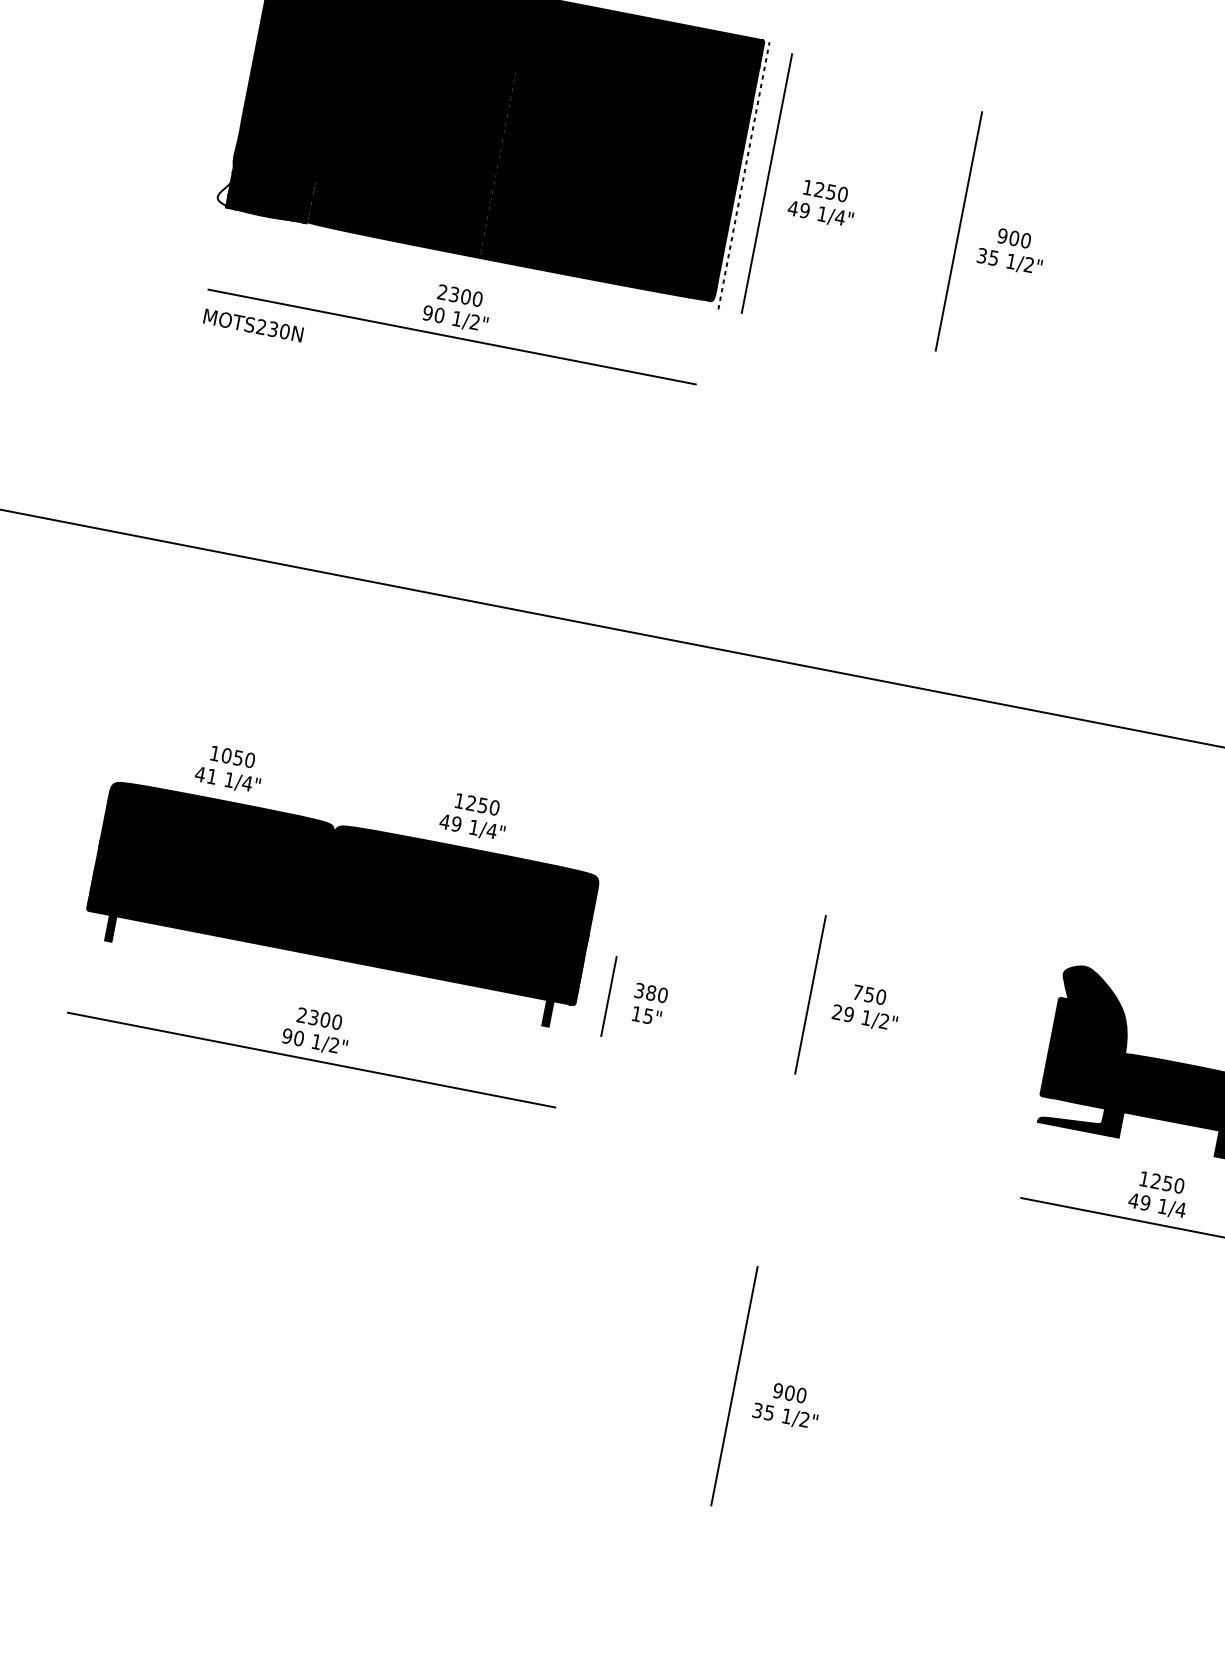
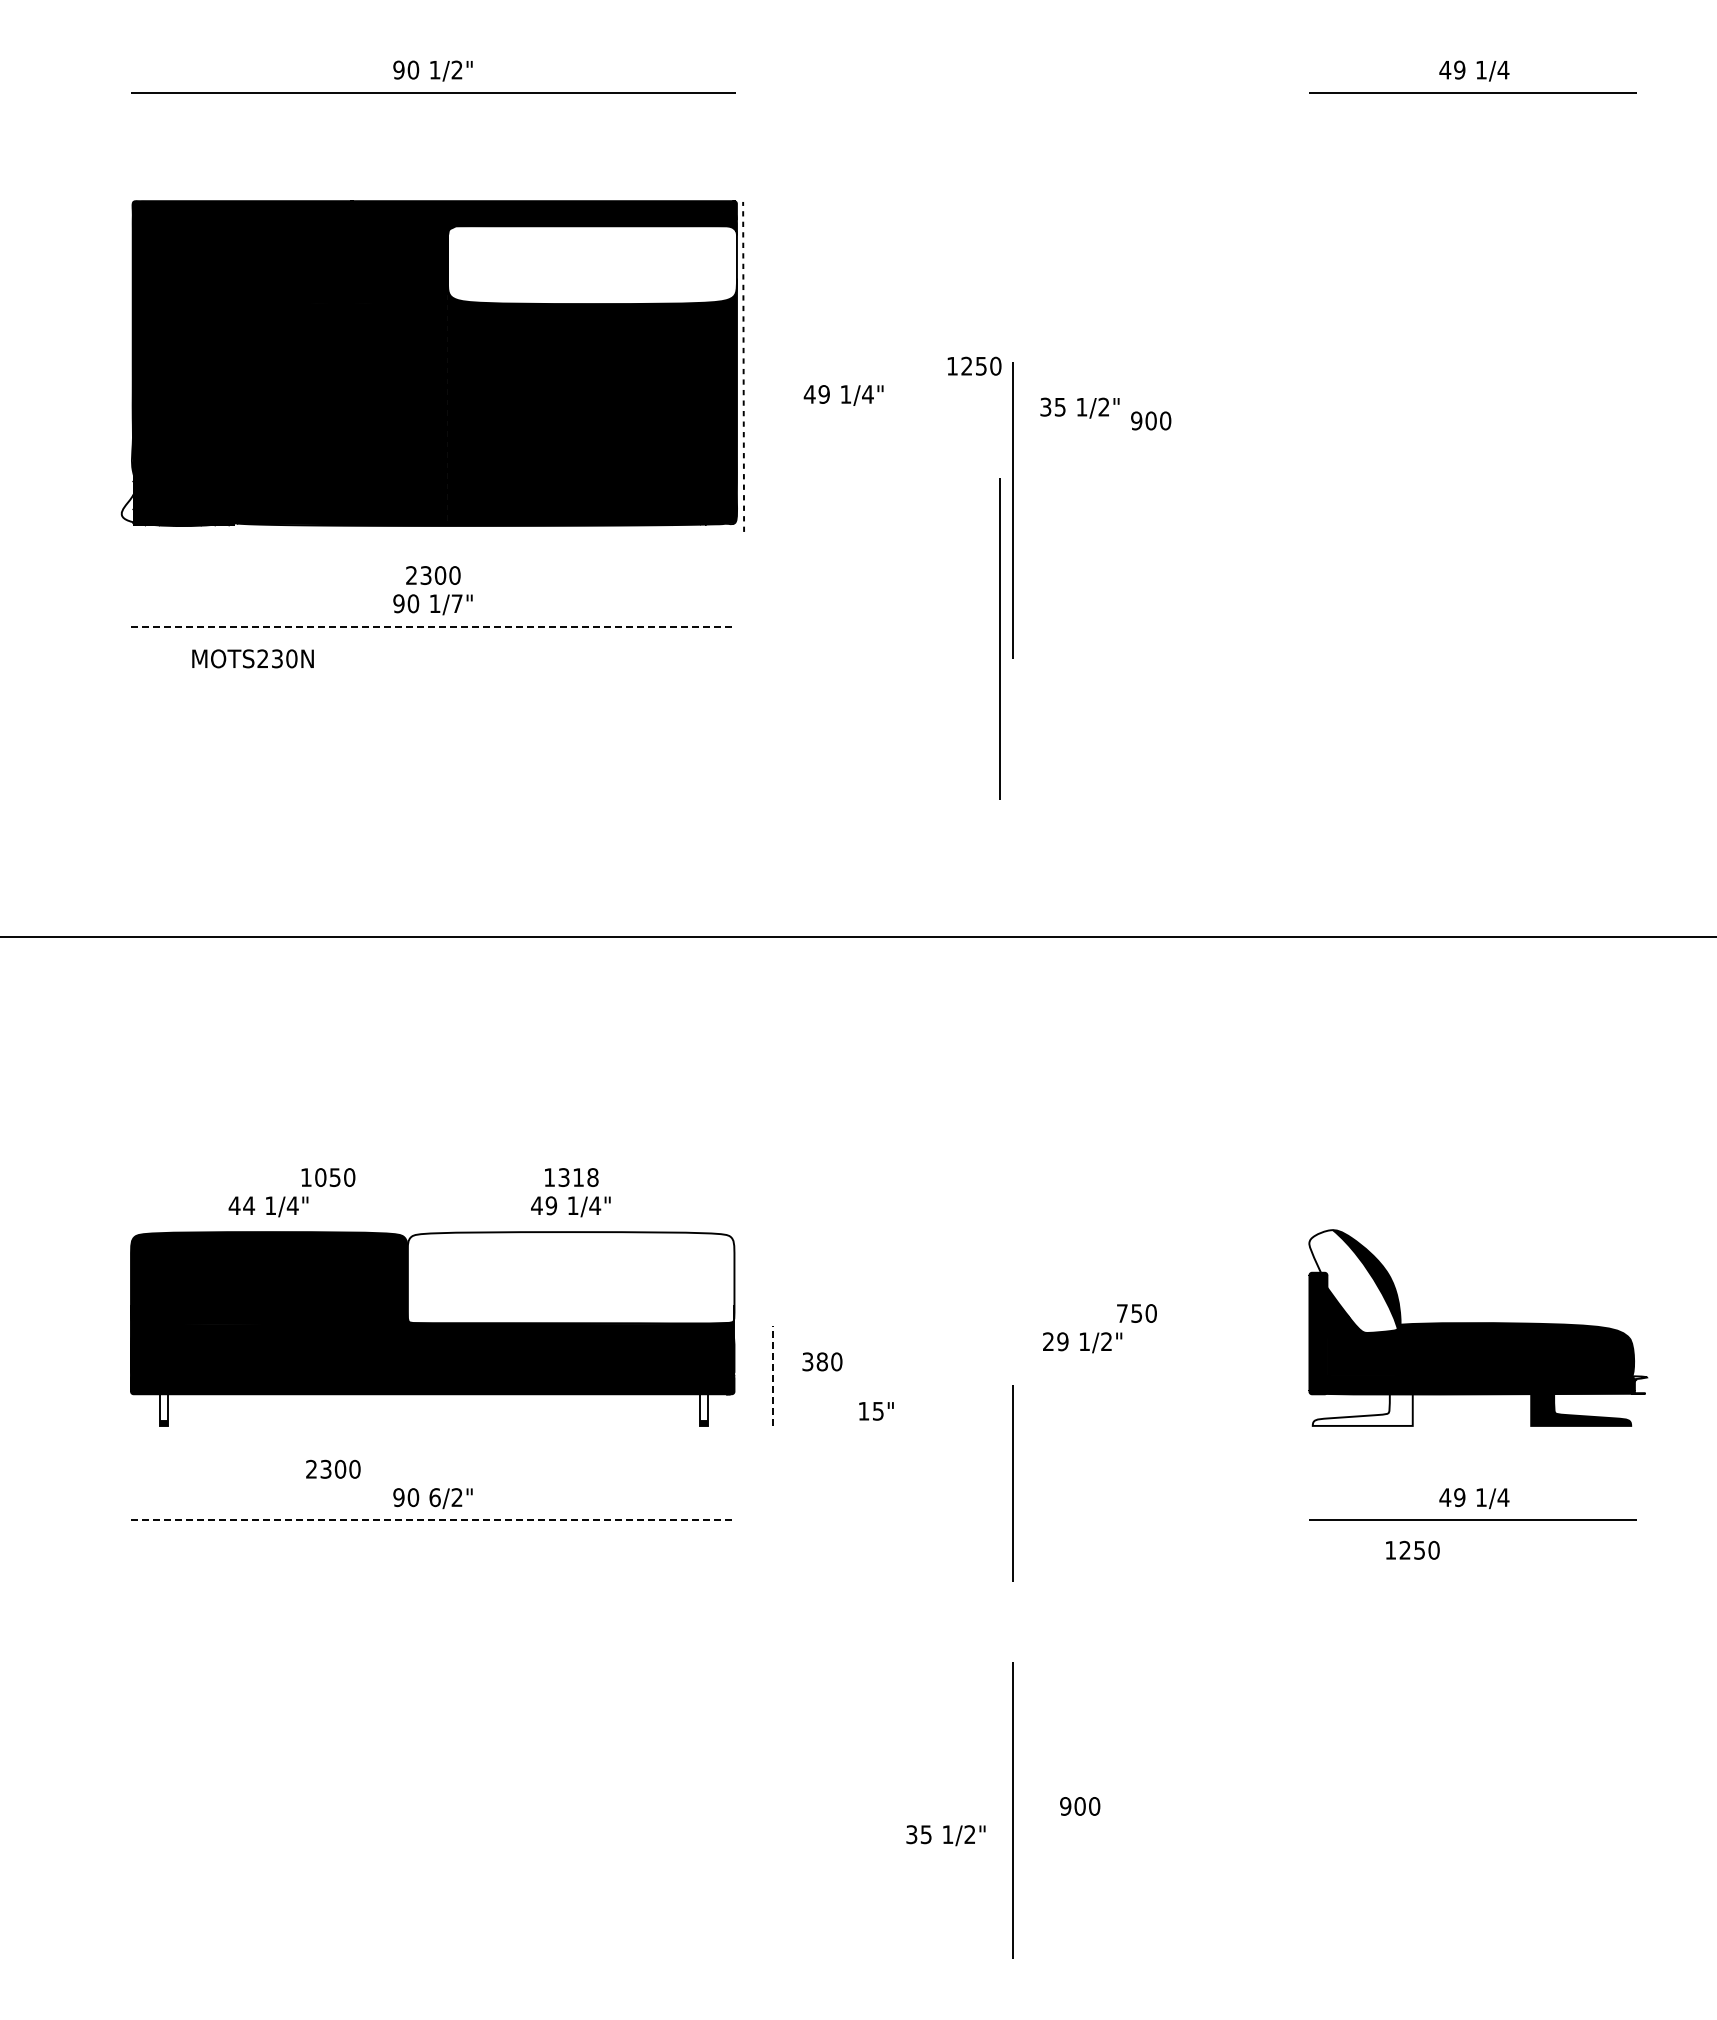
fill: (637, 69) -> (591, 264), removed
line: (766, 183) -> (999, 638), moved
text: (825, 190) -> (974, 365), moved
line: (958, 231) -> (1012, 510), moved
text: (1014, 238) -> (1151, 420), moved
text: (474, 322) -> (456, 603), 1/2" -> 1/7"
text: (253, 325) -> (252, 658), moved
line: (452, 337) -> (433, 626), solid -> dashed
text: (232, 756) -> (328, 1177), moved
text: (212, 776) -> (249, 1205), 41 -> 44
text: (482, 805) -> (578, 1177), 1250 -> 1318
fill: (460, 885) -> (570, 1277), removed
fill: (111, 926) -> (163, 1407), removed
text: (869, 994) -> (1136, 1313), moved
line: (810, 995) -> (1012, 1483), moved
line: (608, 996) -> (772, 1375), solid -> dashed
fill: (548, 1011) -> (704, 1407), removed
fill: (1093, 1011) -> (1353, 1281), removed
text: (646, 1016) -> (876, 1411), moved
text: (319, 1018) -> (333, 1468), moved
text: (316, 1041) -> (434, 1497), 1/2" -> 6/2"
line: (311, 1060) -> (433, 1520), solid -> dashed
fill: (1080, 1116) -> (1362, 1409), removed
text: (1162, 1181) -> (1412, 1549), moved
text: (784, 1416) -> (945, 1835), moved

